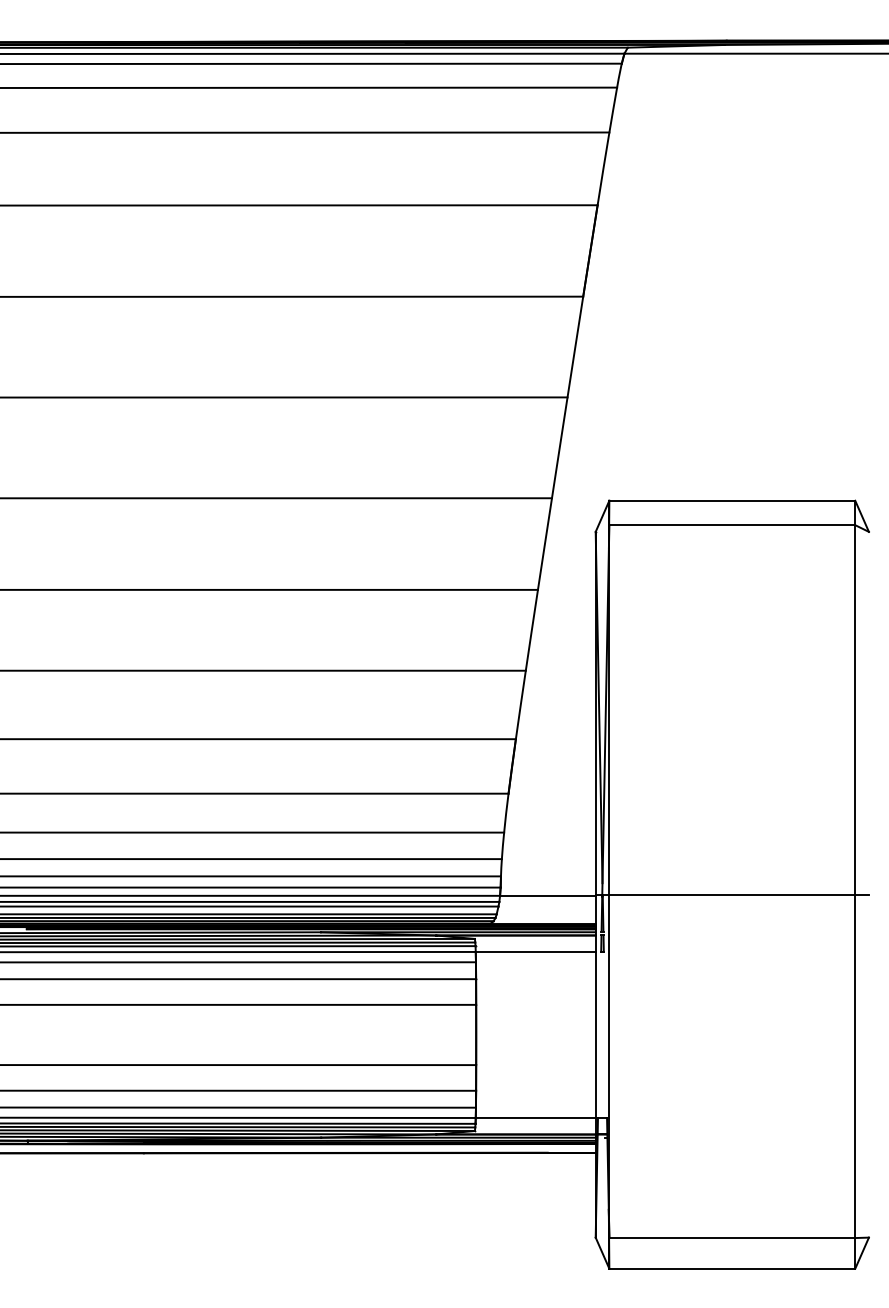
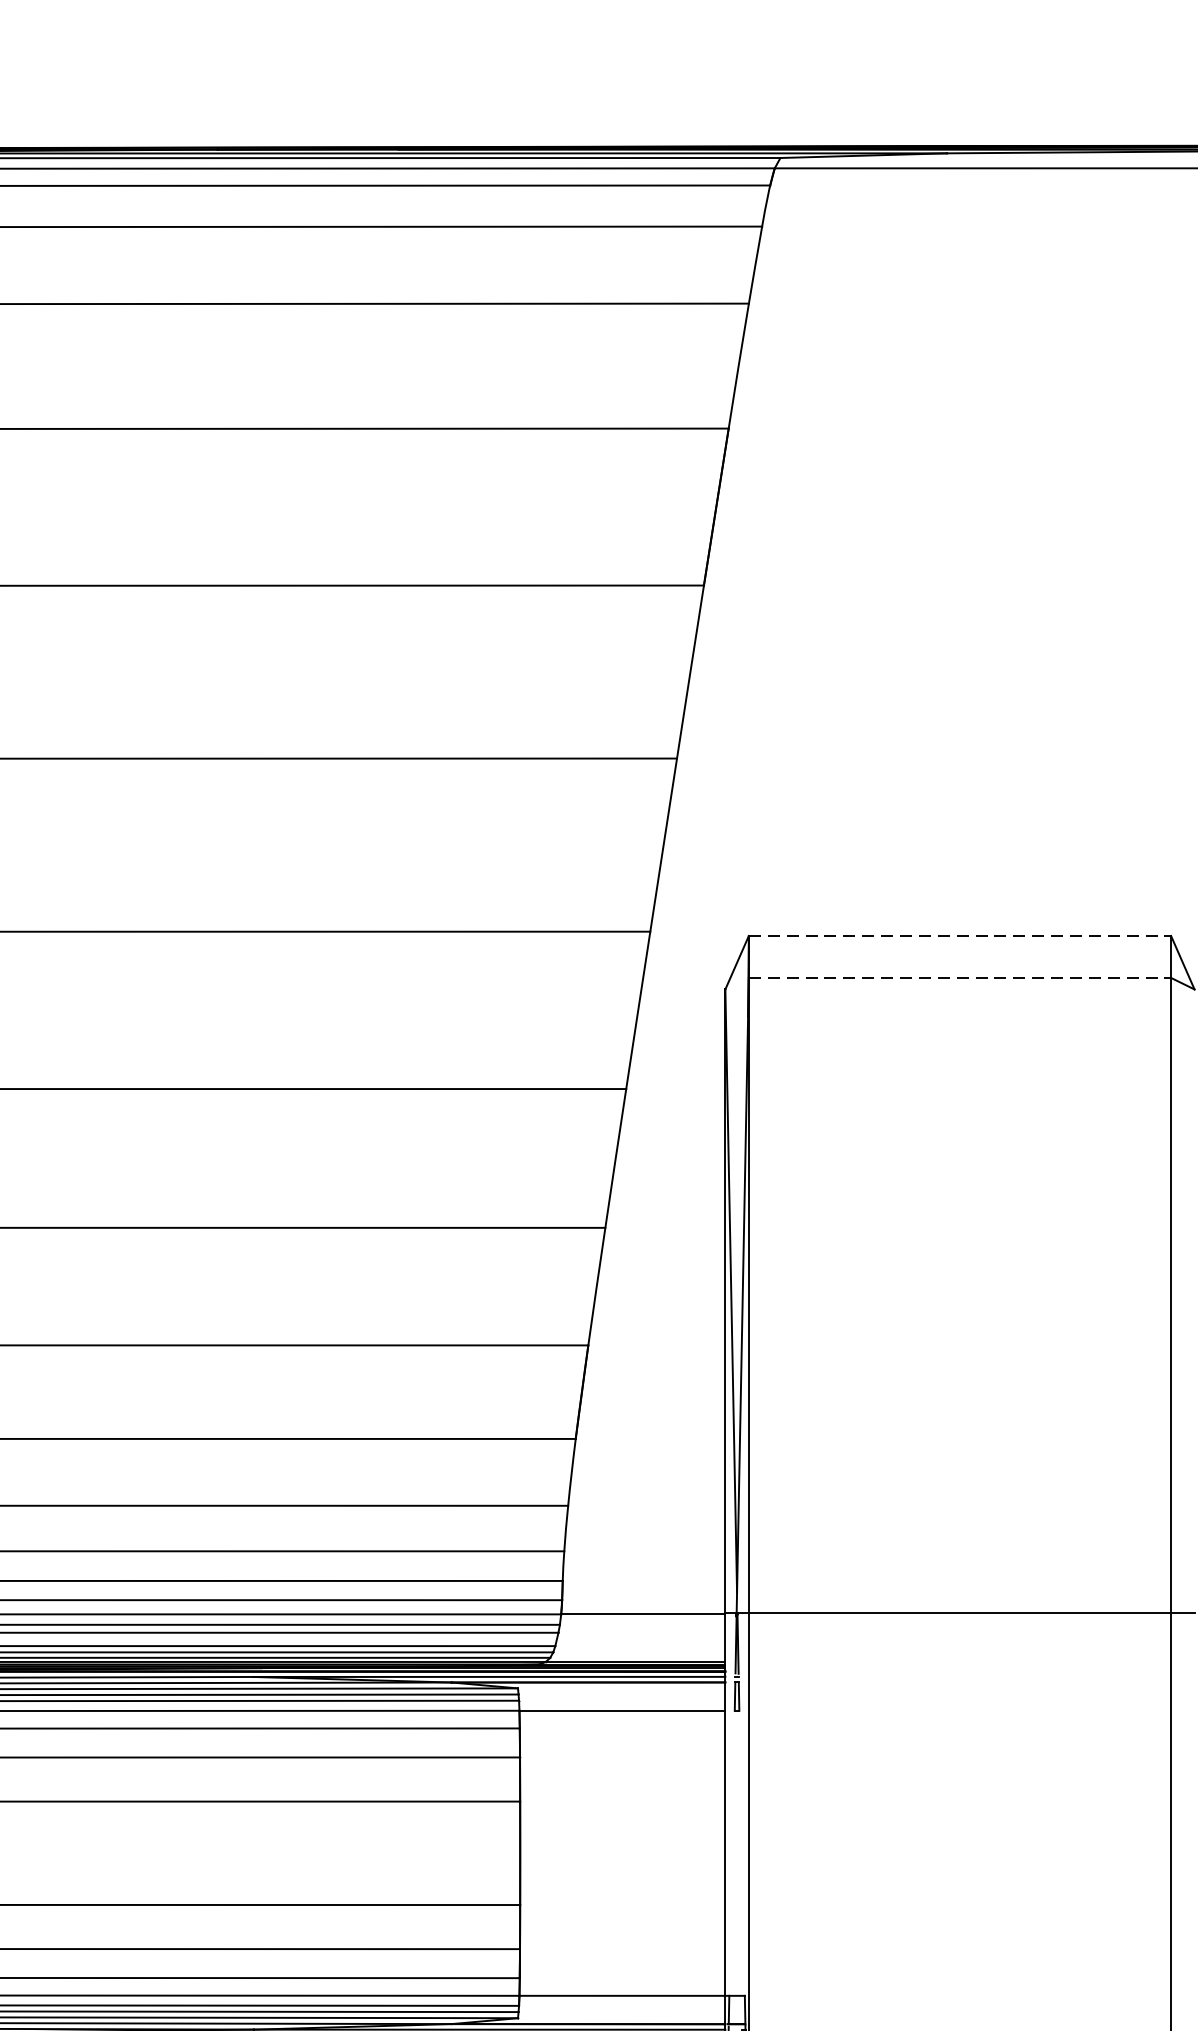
line: (732, 500) -> (960, 935), solid -> dashed
line: (732, 525) -> (960, 978), solid -> dashed

